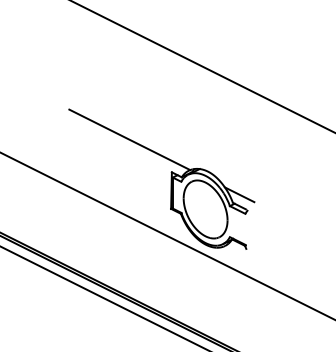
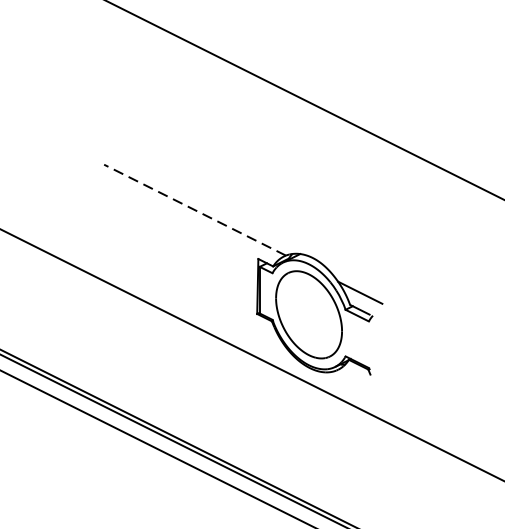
line: (129, 139) -> (194, 209), solid -> dashed

